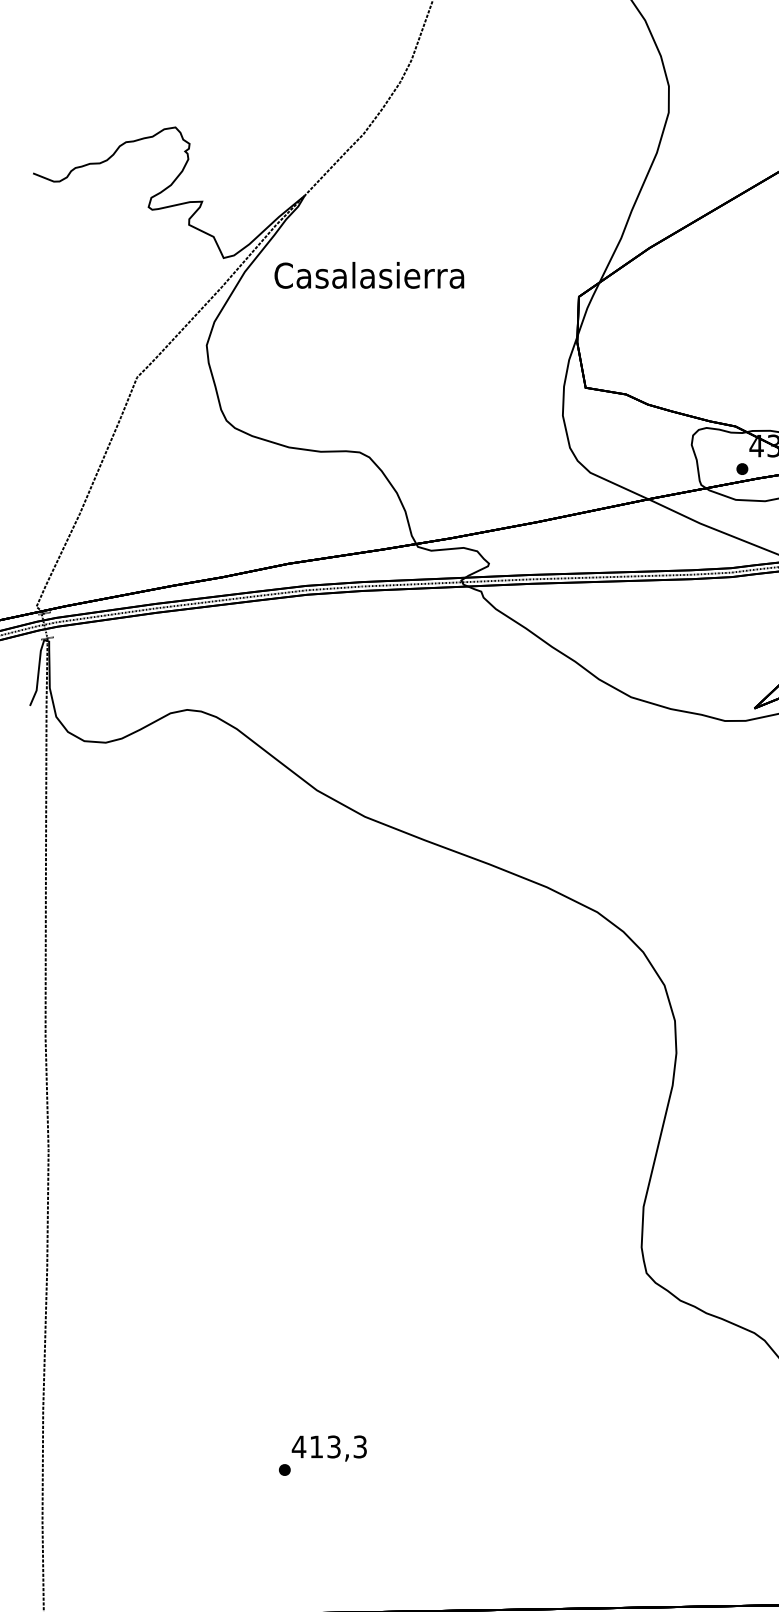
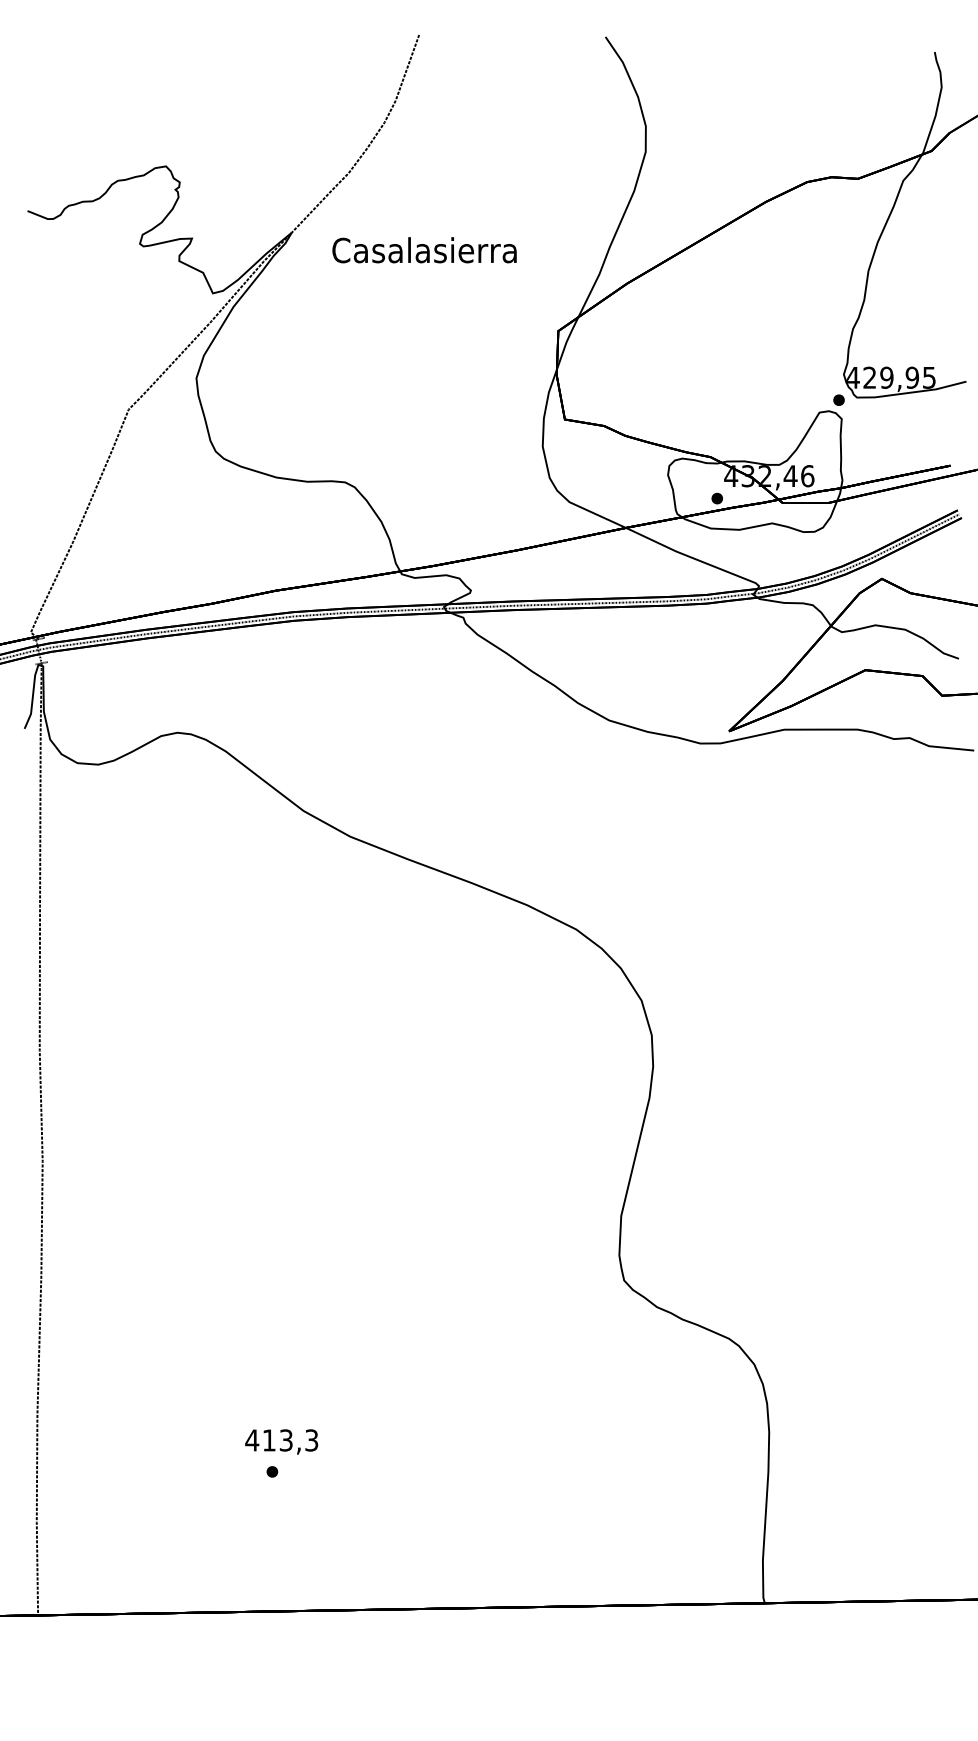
text: (369, 275) -> (424, 250), moved
text: (329, 1448) -> (281, 1441), moved

